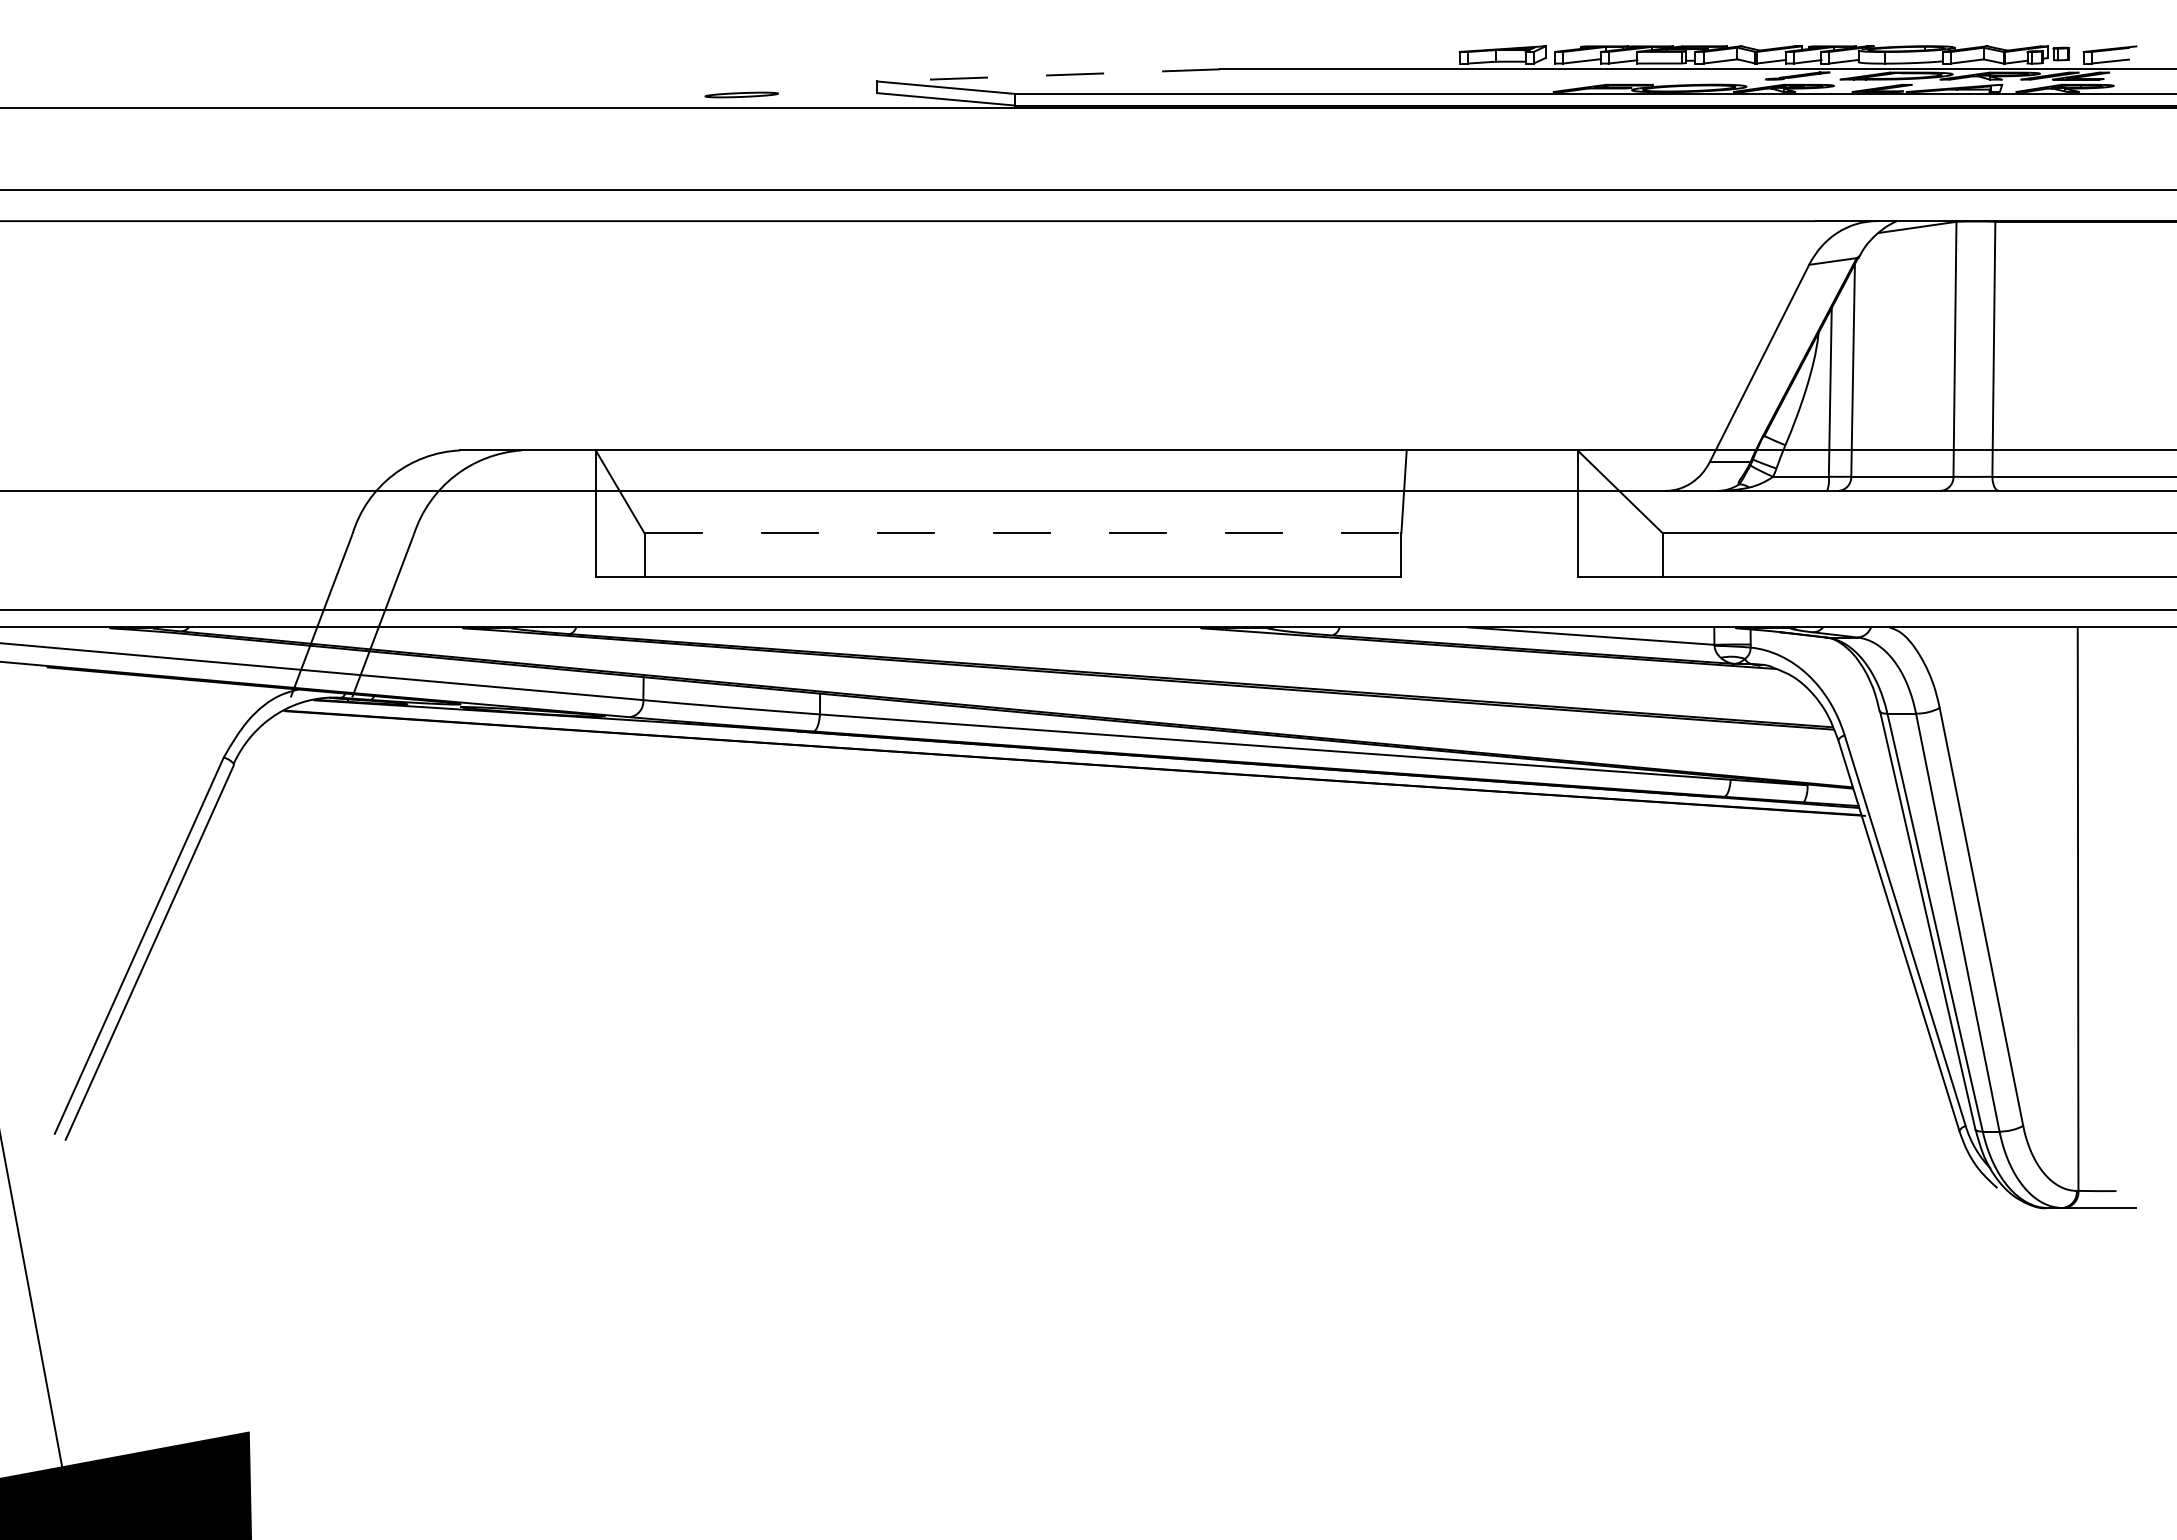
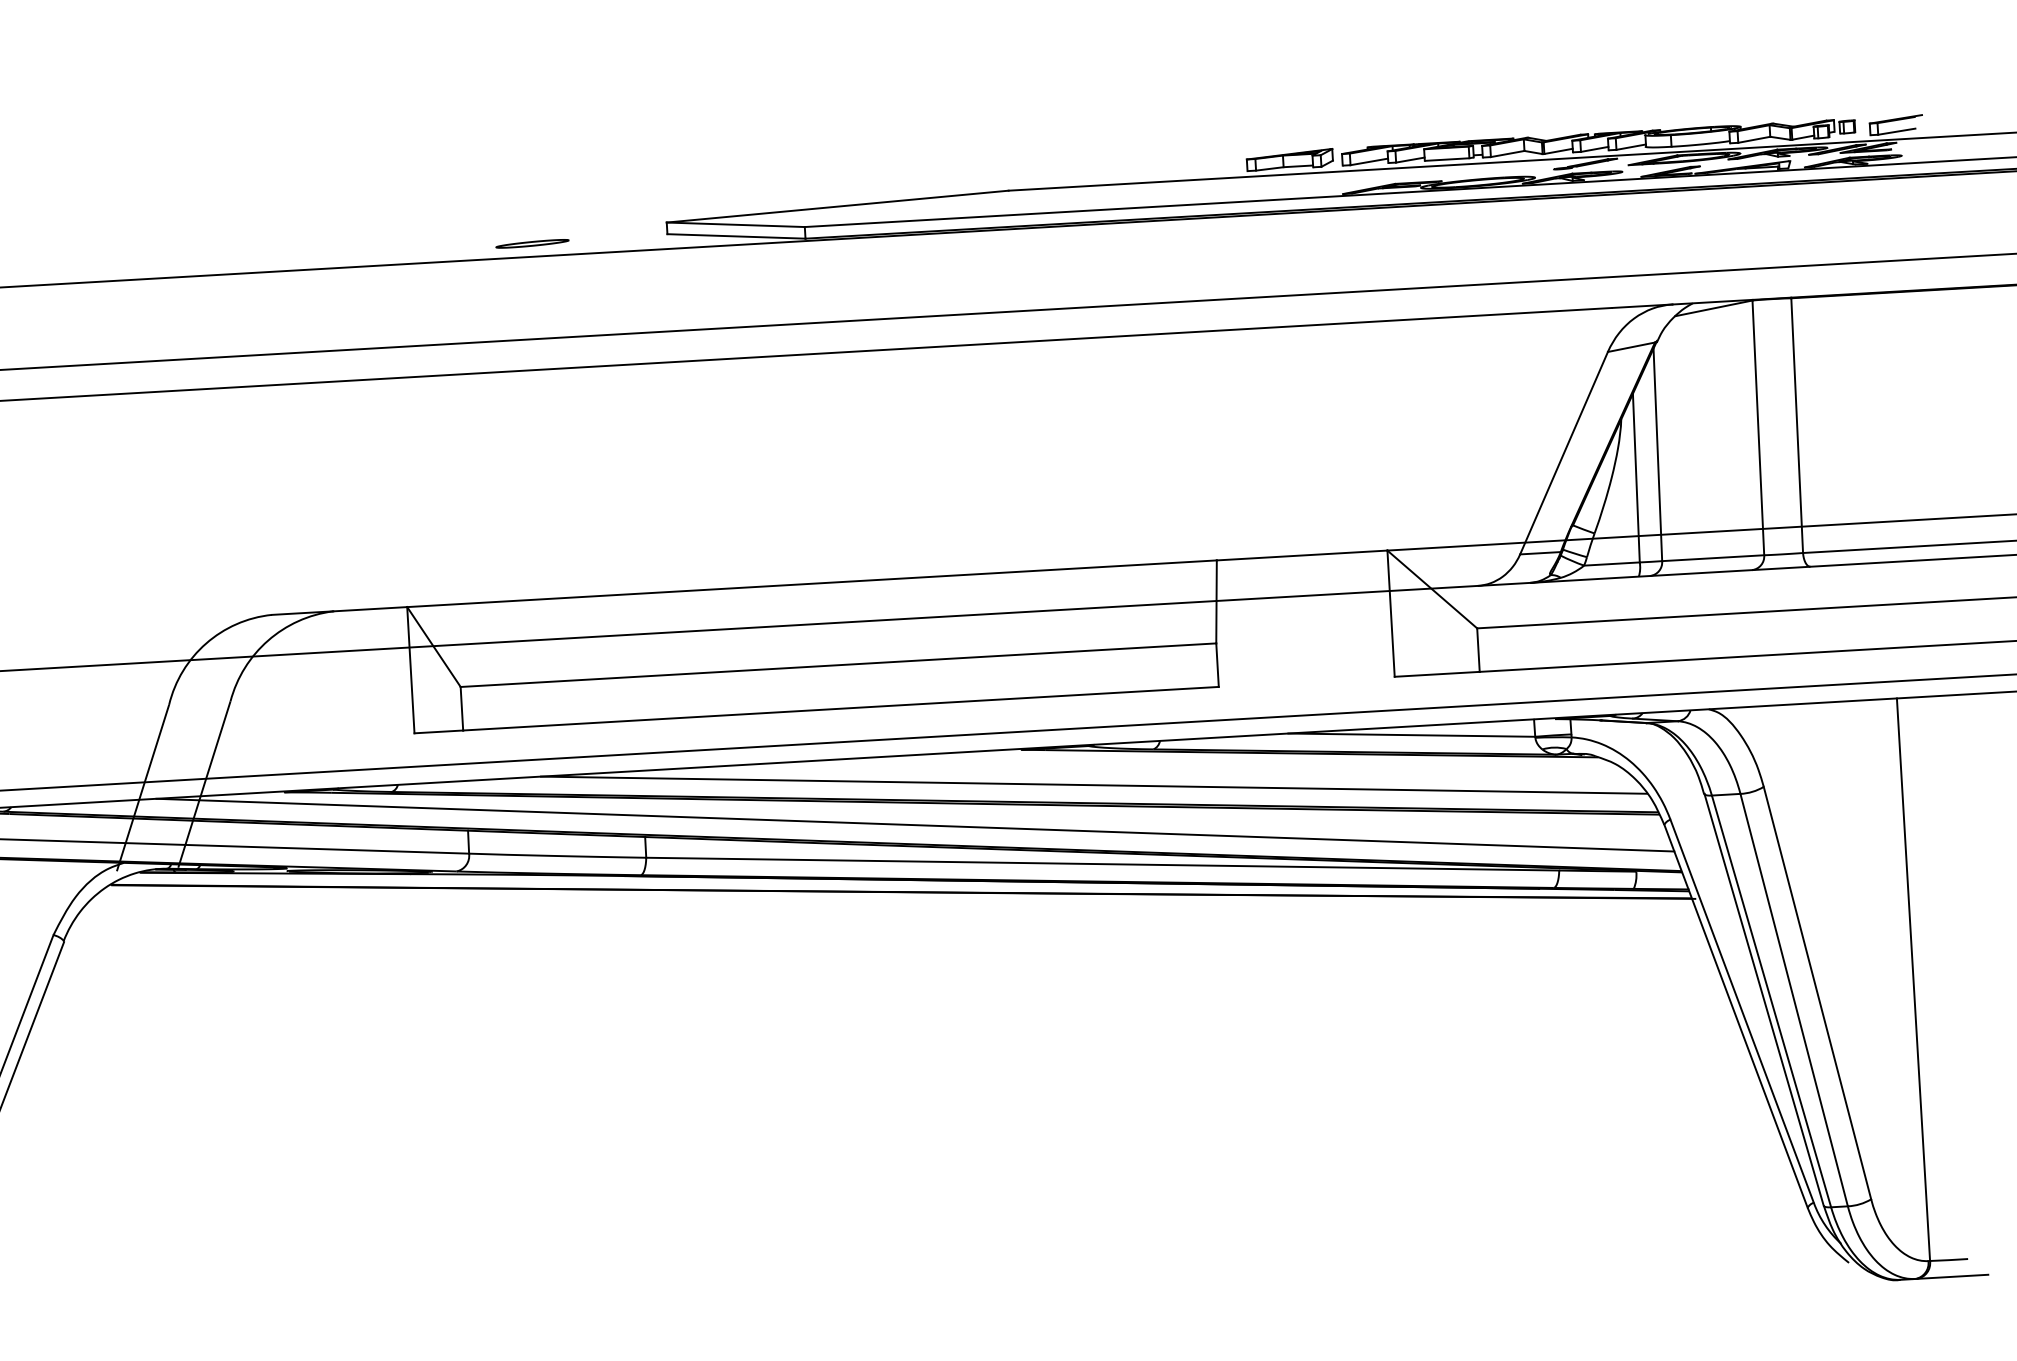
line: (1048, 75) -> (837, 206), dashed -> solid
line: (1023, 533) -> (839, 665), dashed -> solid
line: (1270, 667) -> (1093, 784), added
line: (1090, 697) -> (915, 825), added

